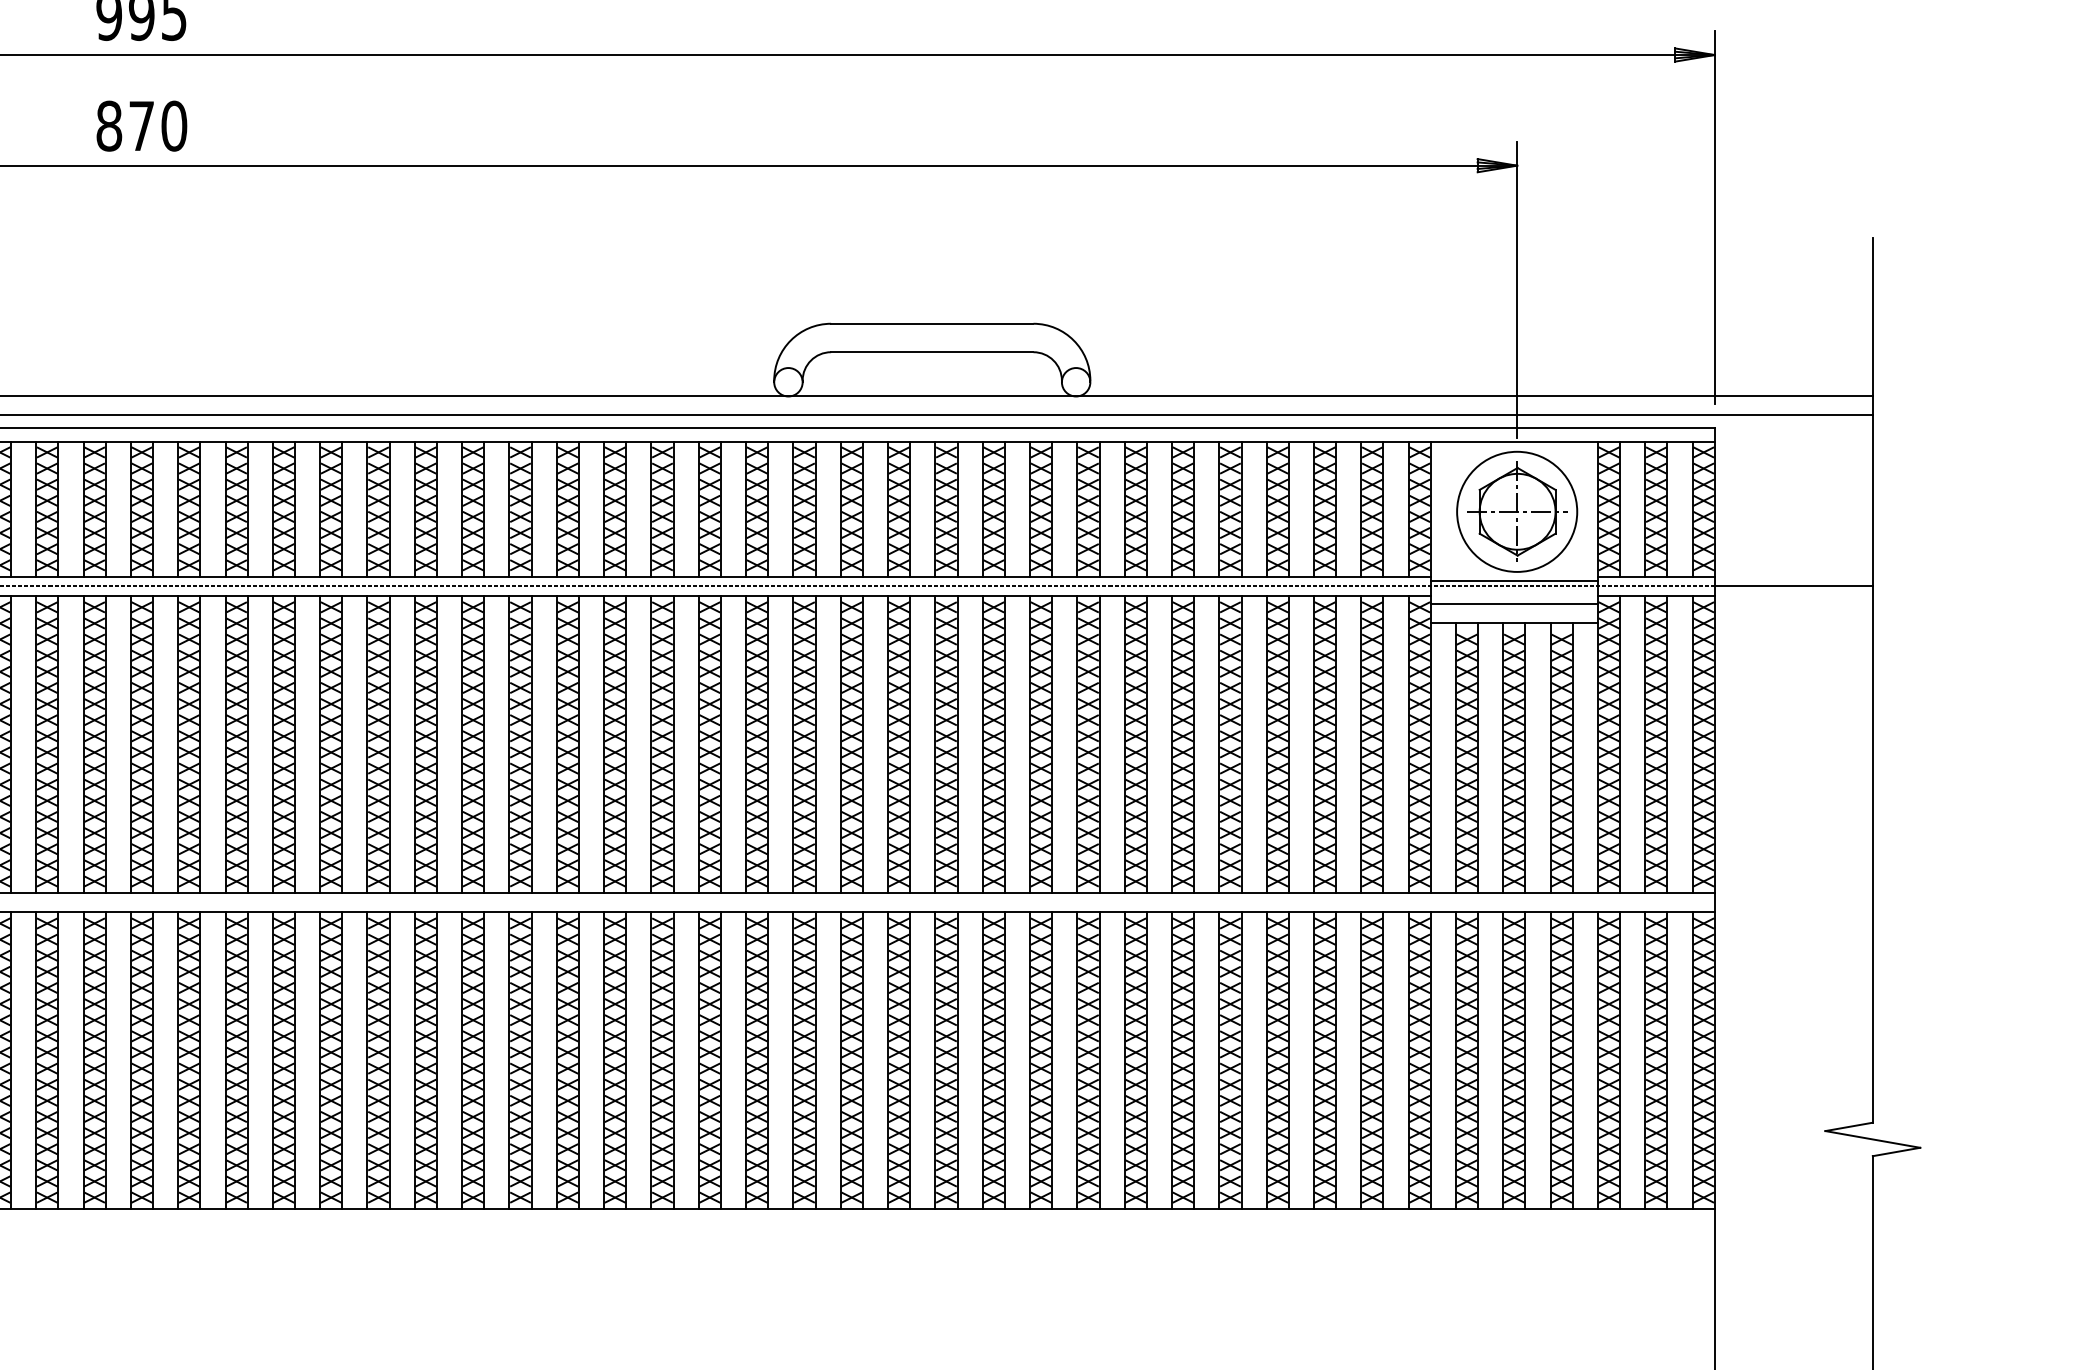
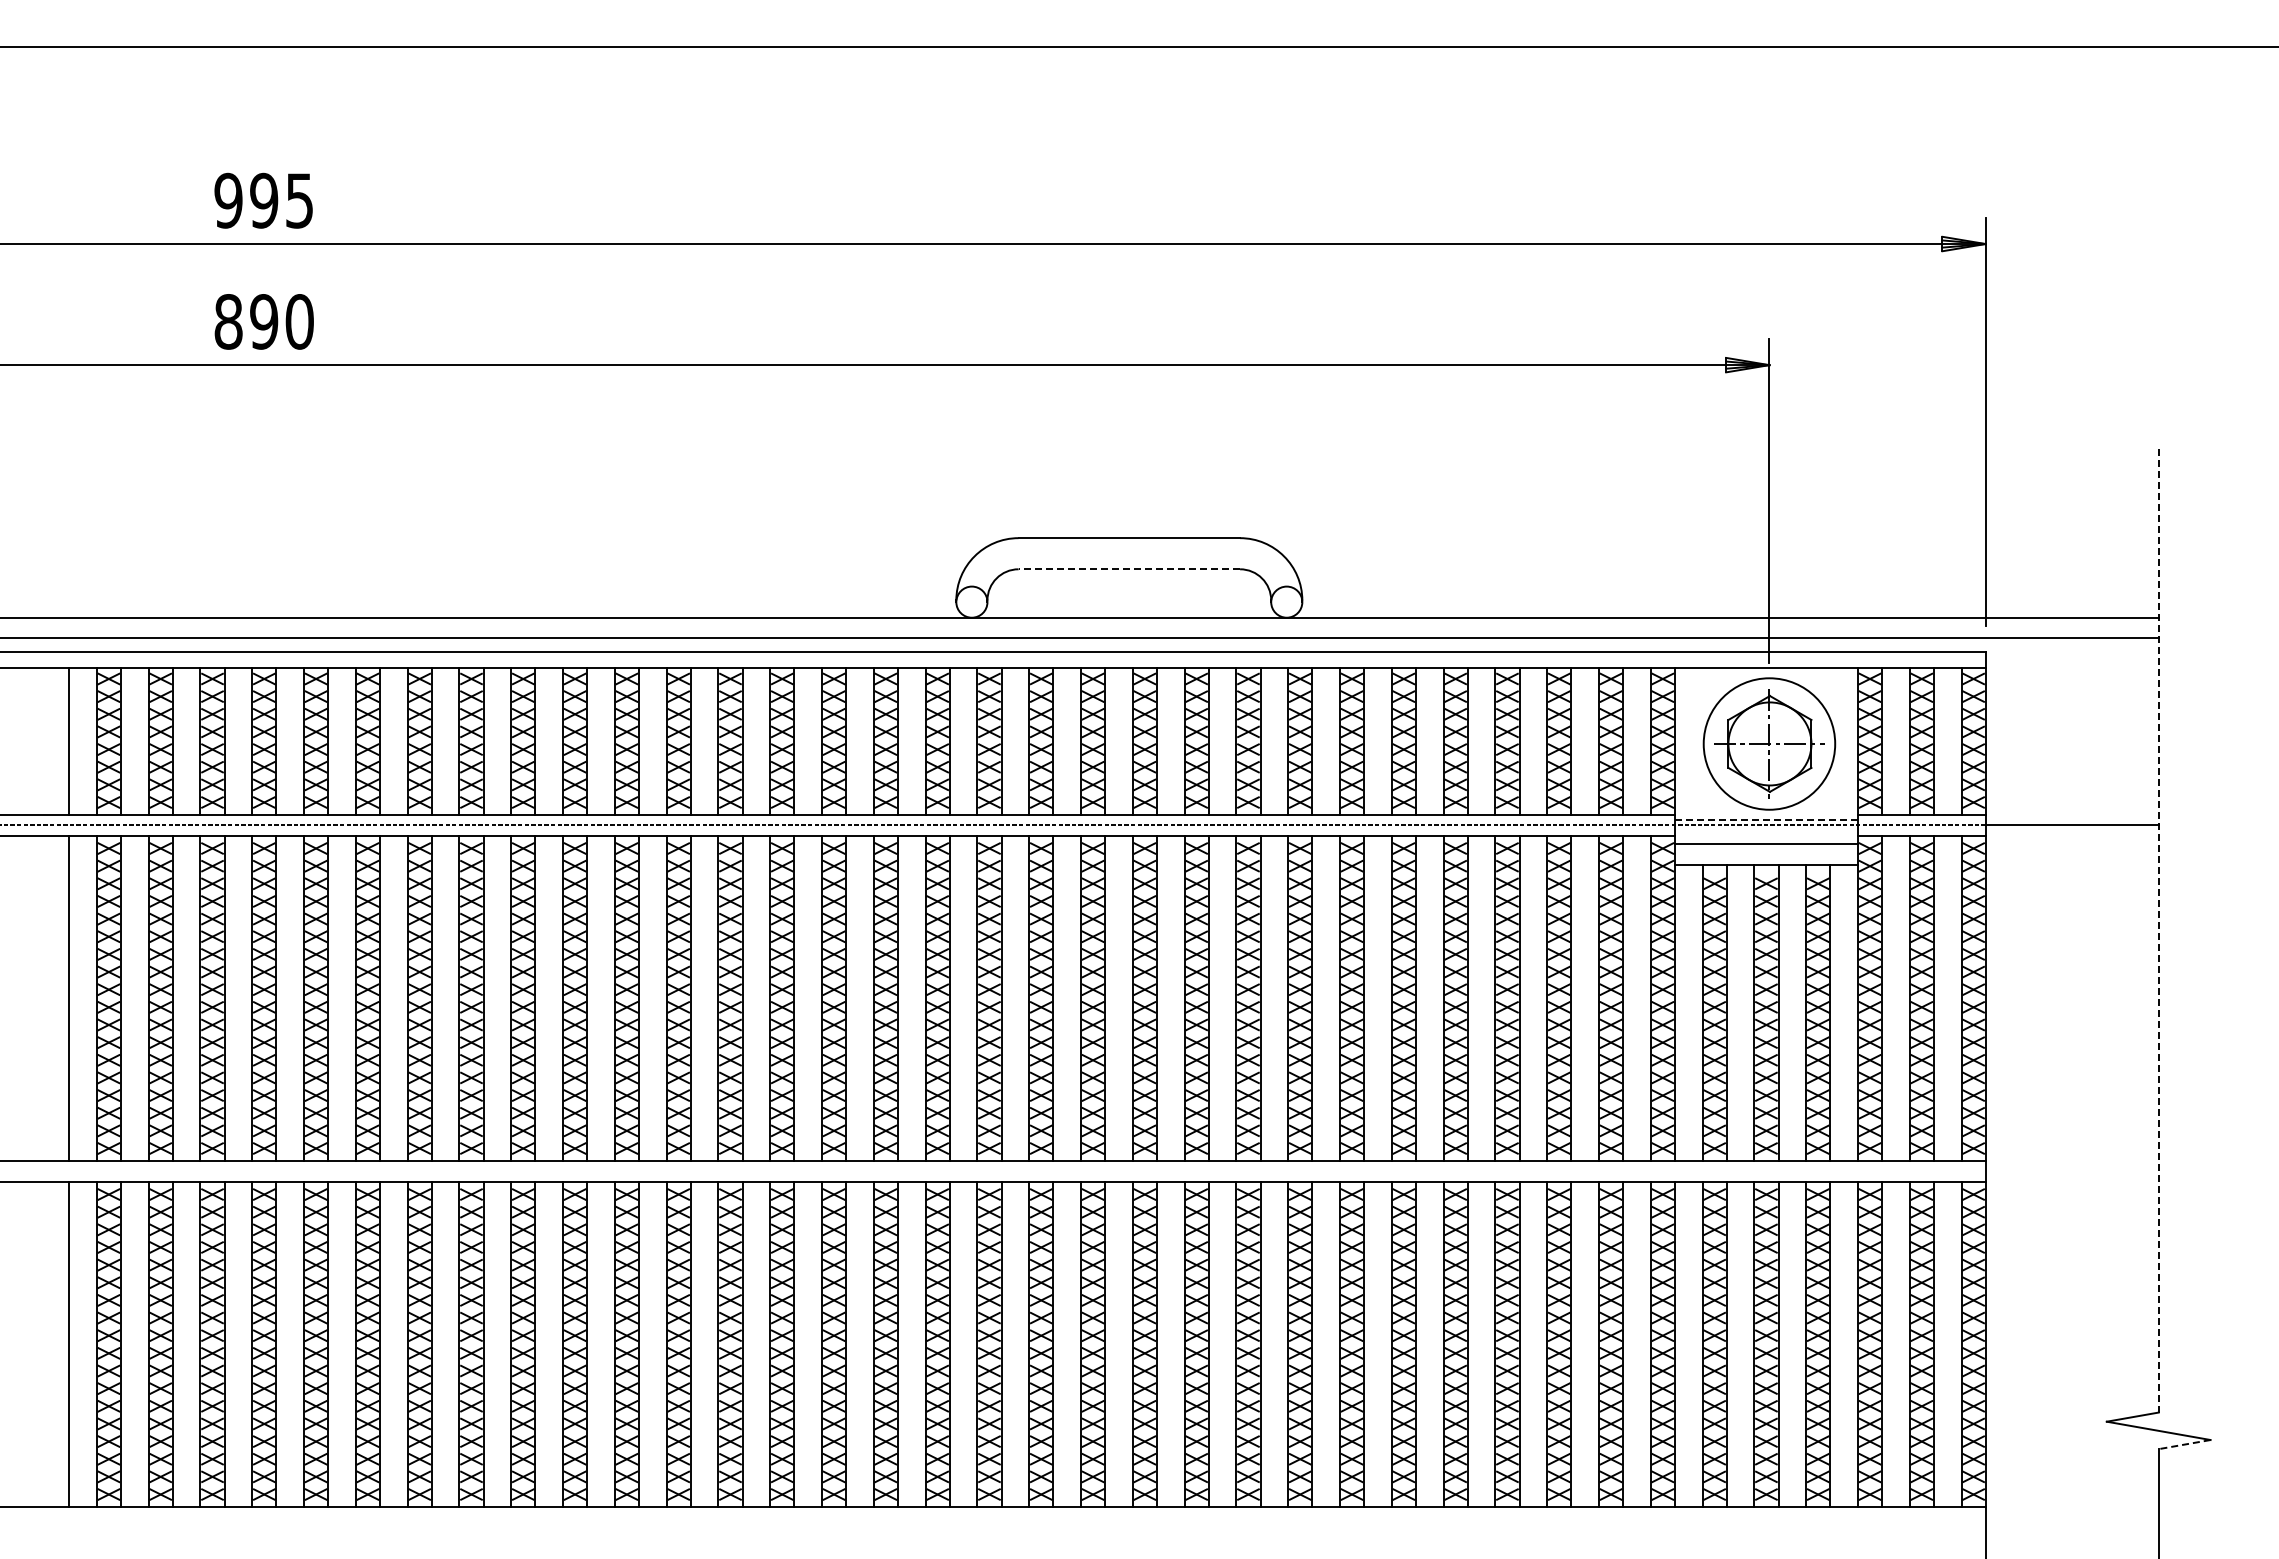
text: (142, 125) -> (264, 321), 870 -> 890
line: (932, 352) -> (1129, 569), solid -> dashed
line: (1514, 581) -> (1766, 820), solid -> dashed
line: (1872, 680) -> (2158, 928), solid -> dashed
line: (1896, 1151) -> (2184, 1444), solid -> dashed

